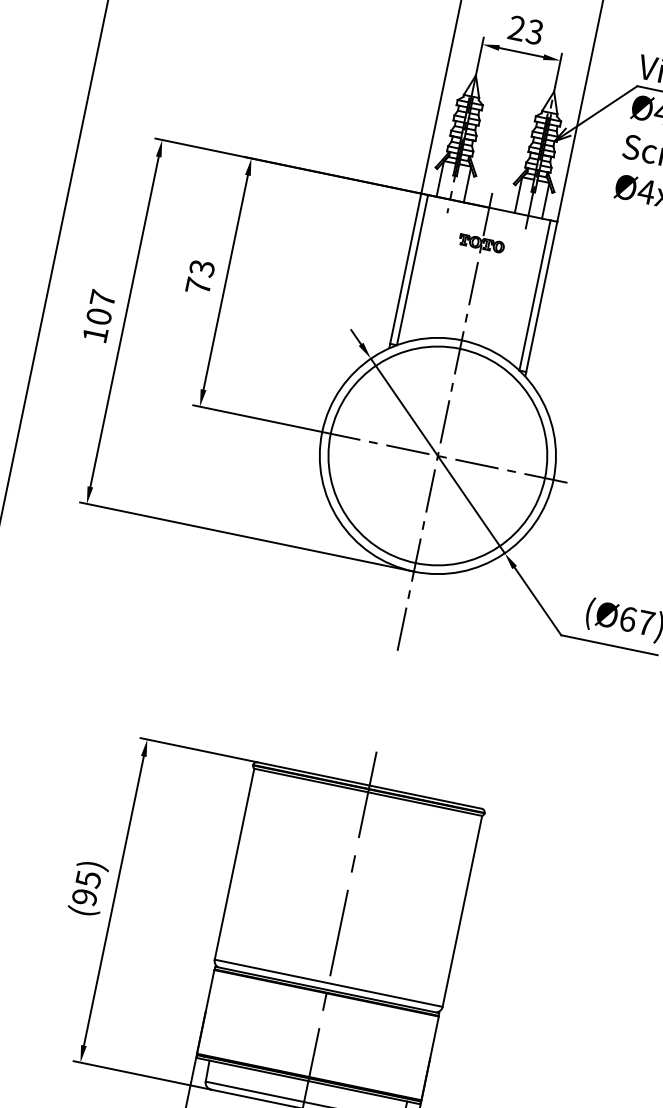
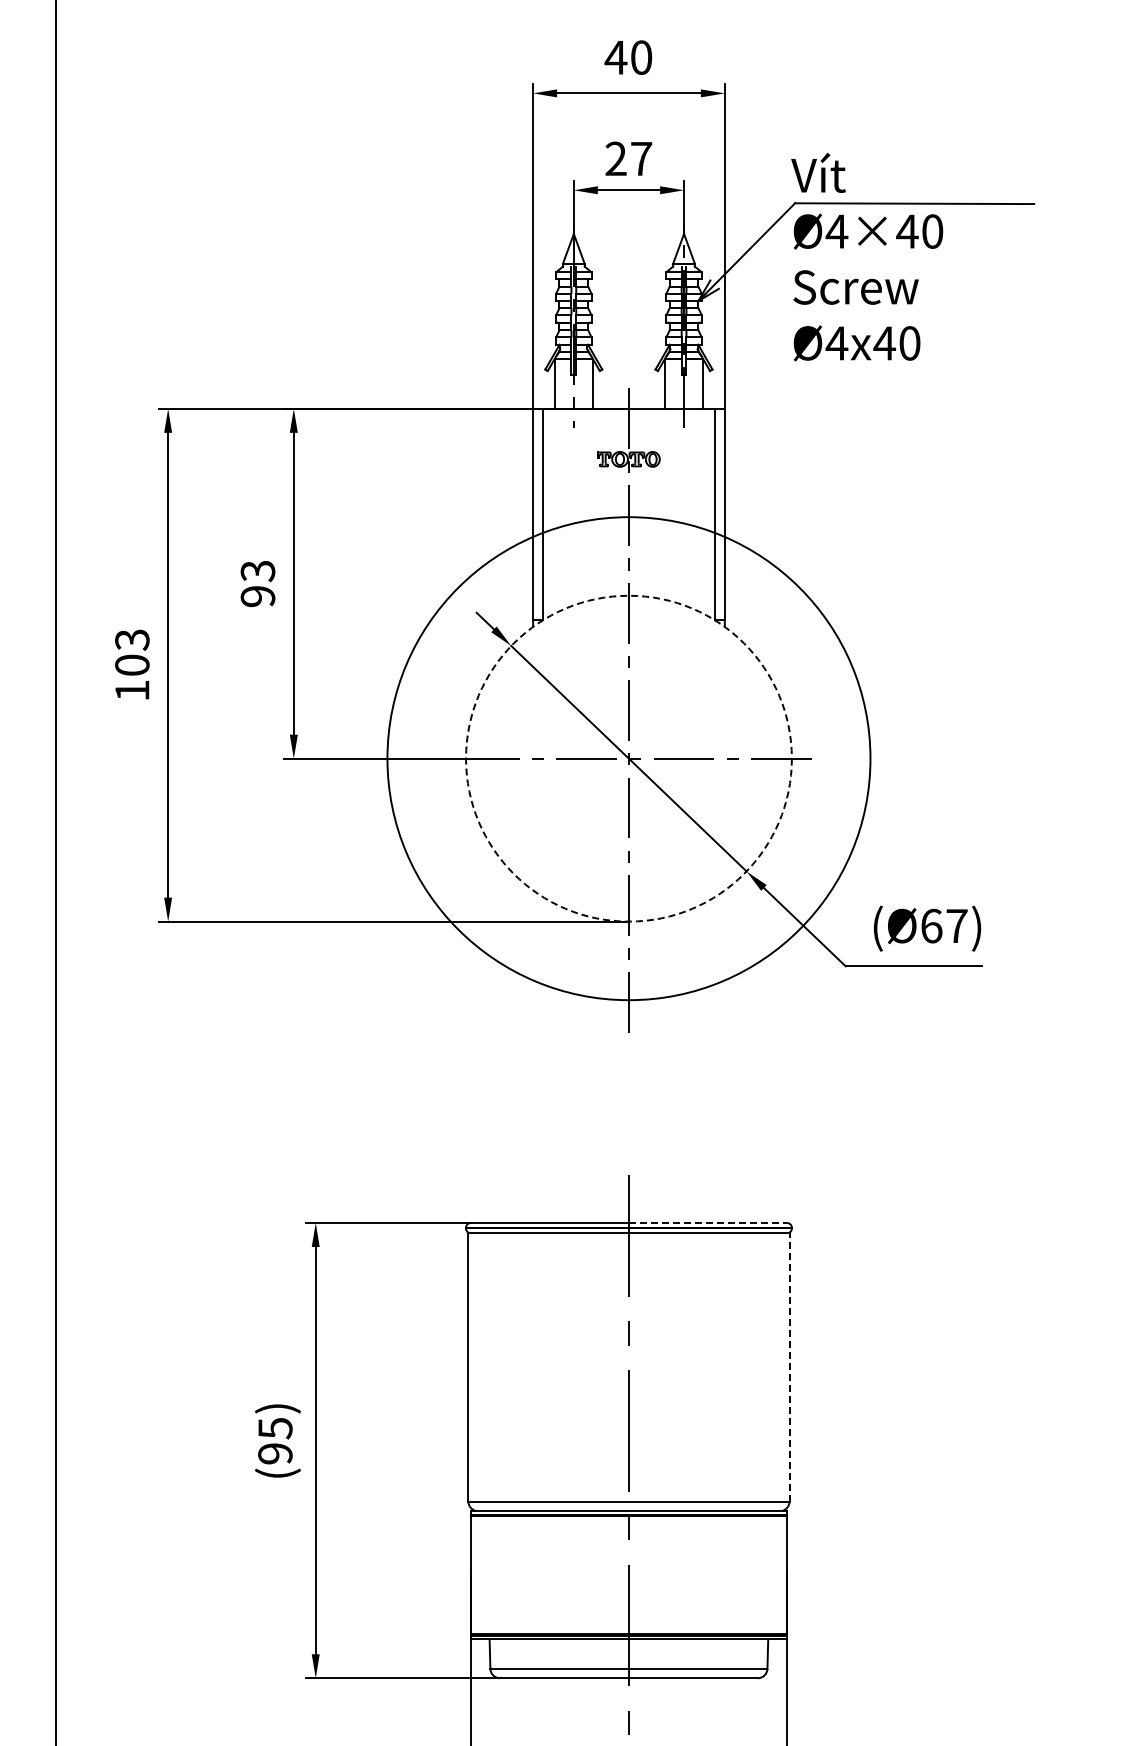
text: (535, 31) -> (641, 158), 23 -> 27
text: (198, 286) -> (257, 596), 73 -> 93
text: (103, 298) -> (132, 639), 107 -> 103
circle: (437, 455) -> (628, 758), size x1.6
circle: (437, 455) -> (628, 758), solid -> dashed
line: (426, 797) -> (708, 1223), solid -> dashed
line: (462, 911) -> (789, 1367), solid -> dashed

